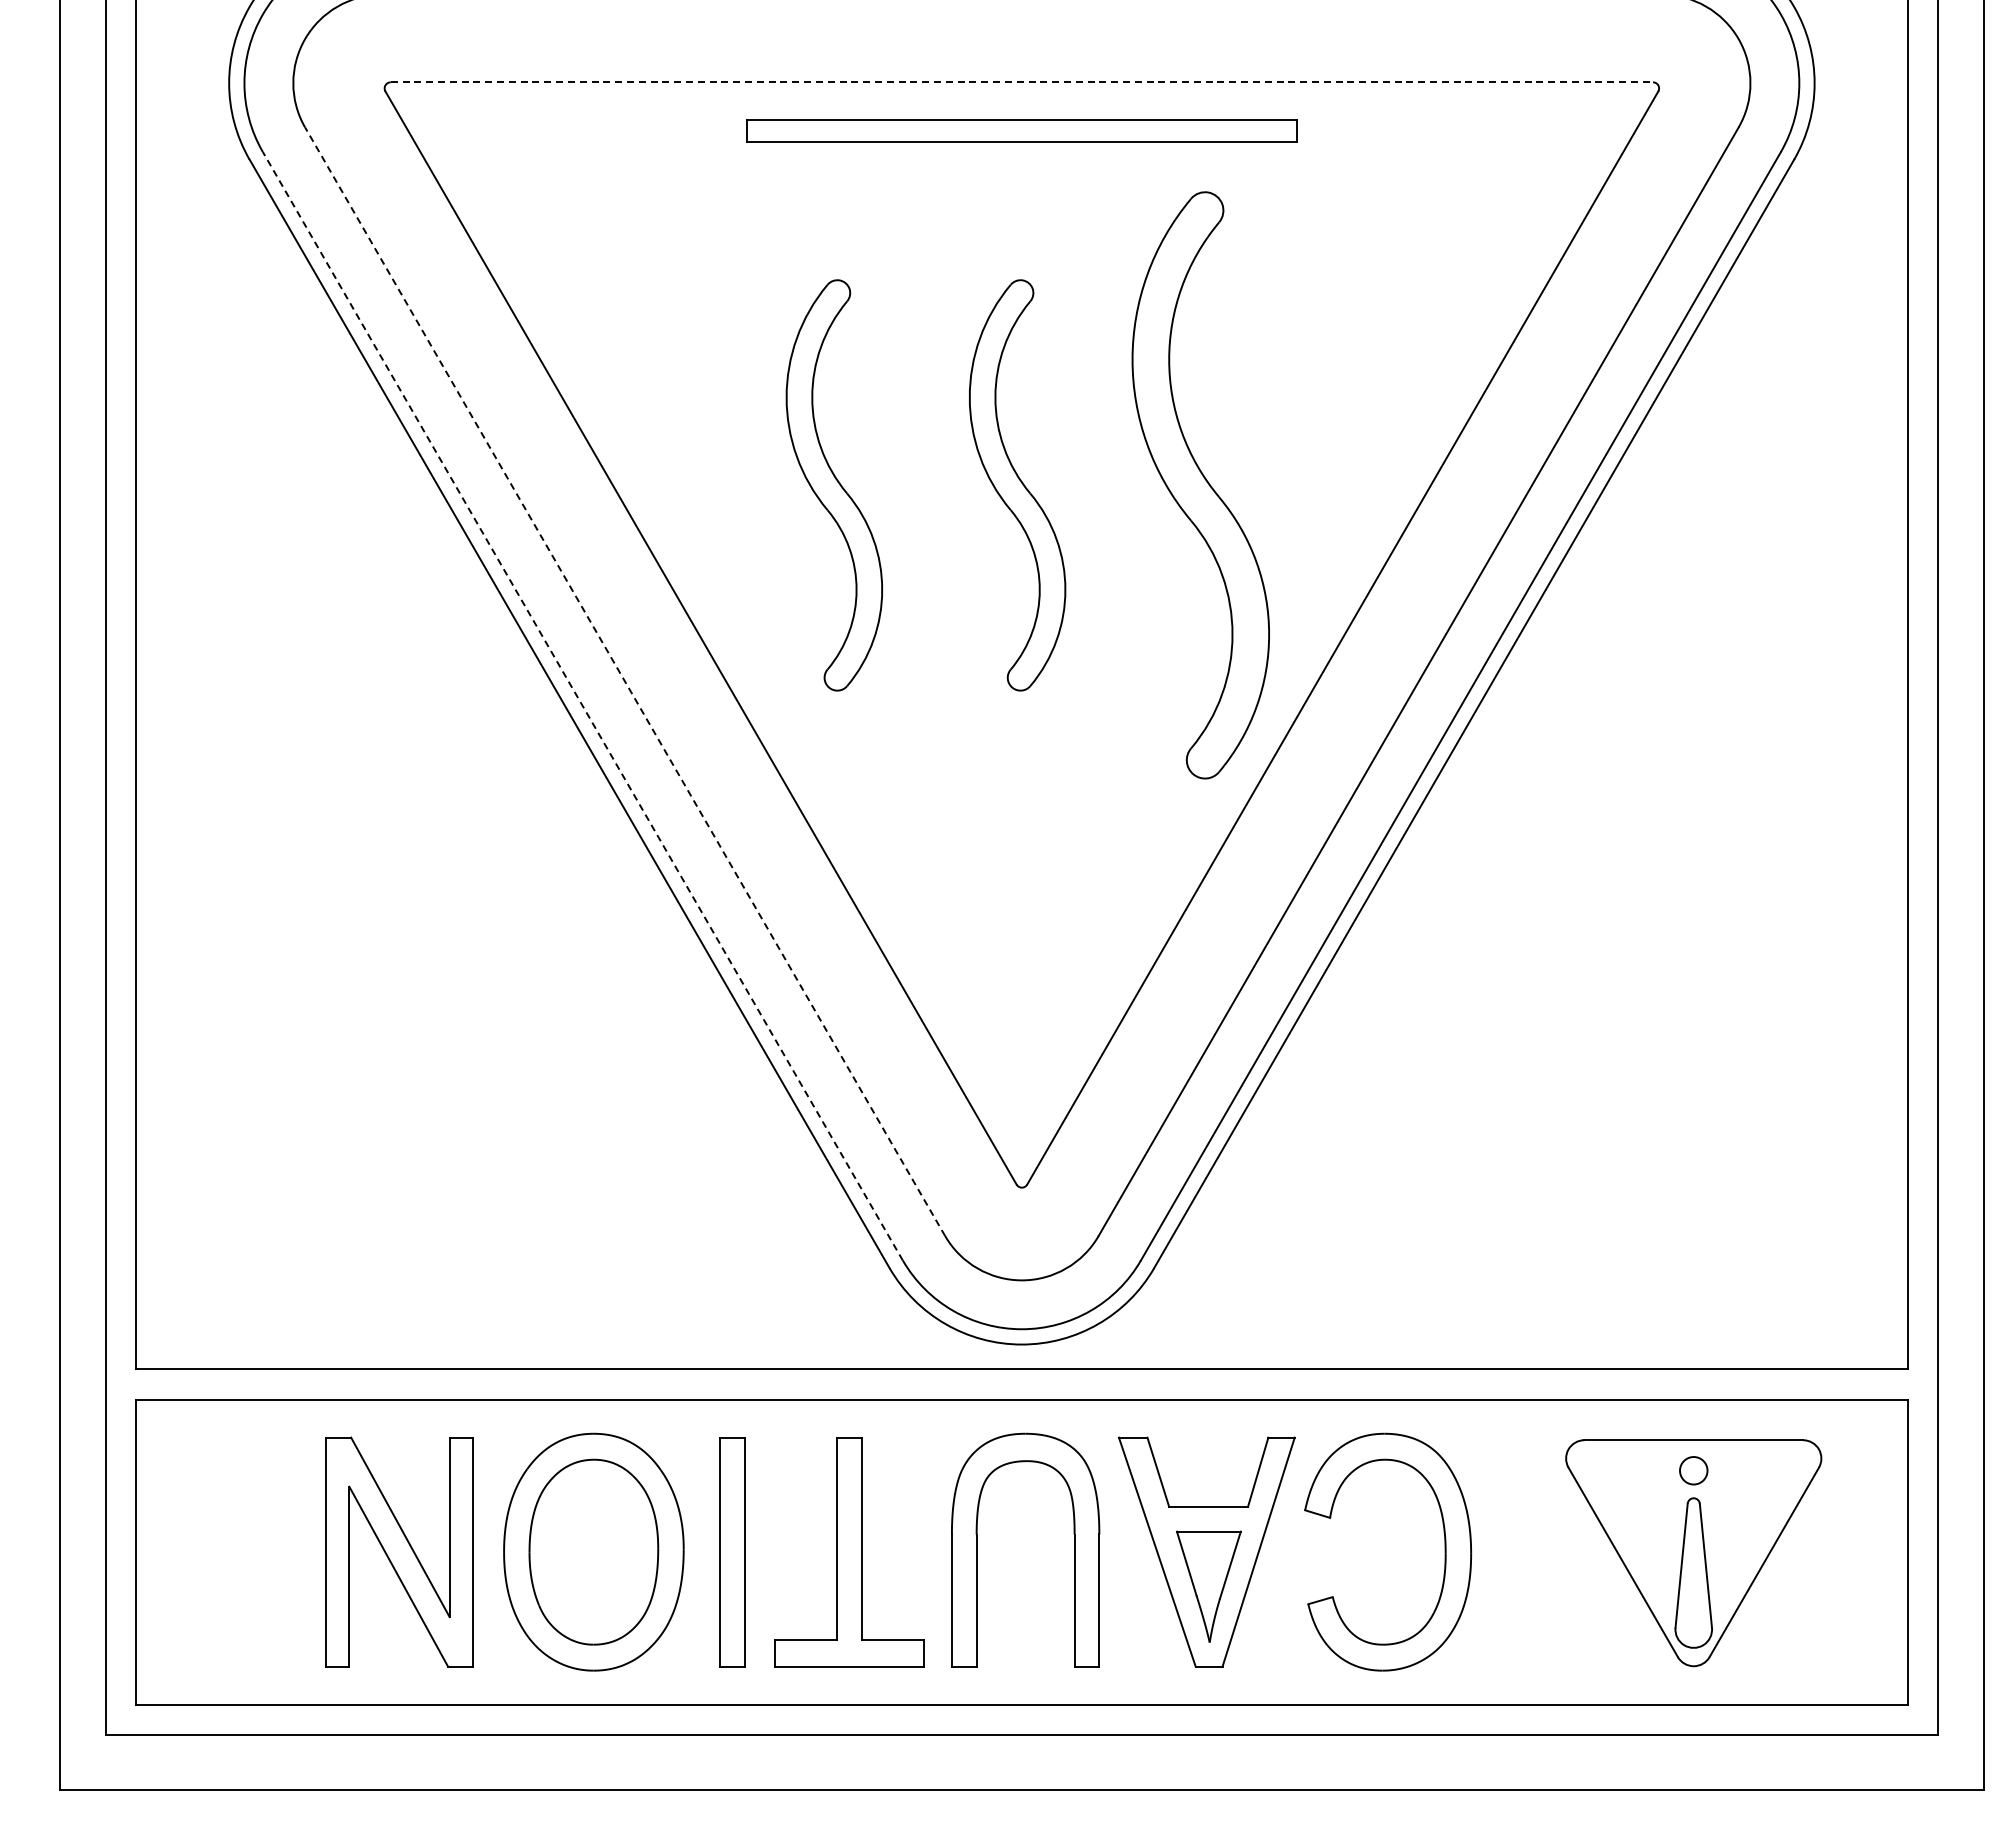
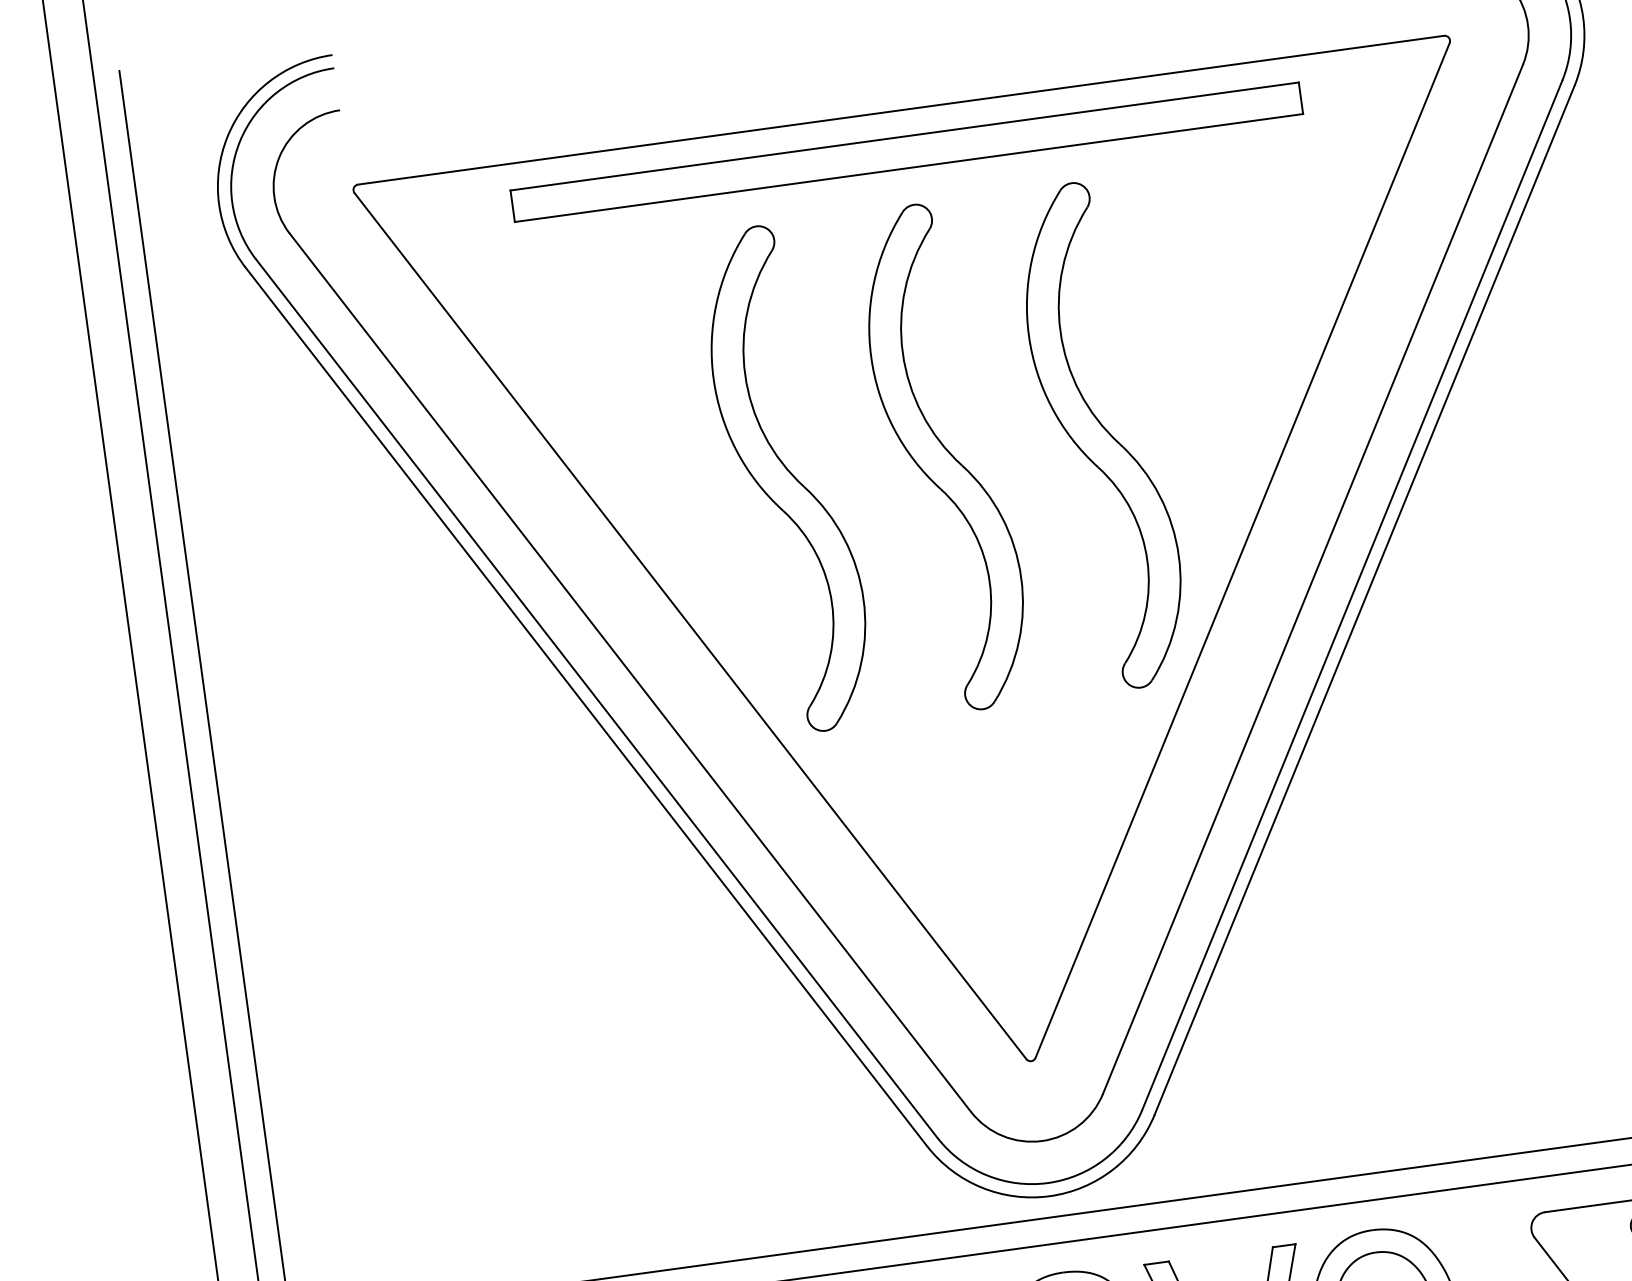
line: (1022, 82) -> (901, 110), dashed -> solid
part: (1021, 131) -> (906, 152), size x1.67
part: (834, 485) -> (787, 479), size x1.43
part: (1017, 485) -> (944, 457), size x1.43
line: (624, 681) -> (629, 672), dashed -> solid
line: (582, 705) -> (596, 698), dashed -> solid

